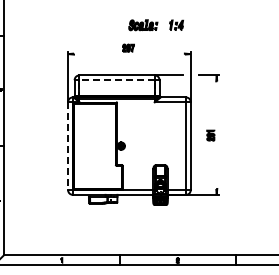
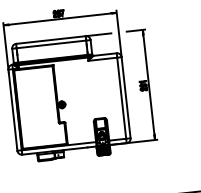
line: (129, 54) -> (60, 19), added
line: (117, 80) -> (51, 44), dashed -> solid
line: (216, 134) -> (148, 84), added
line: (68, 146) -> (13, 110), dashed -> solid

